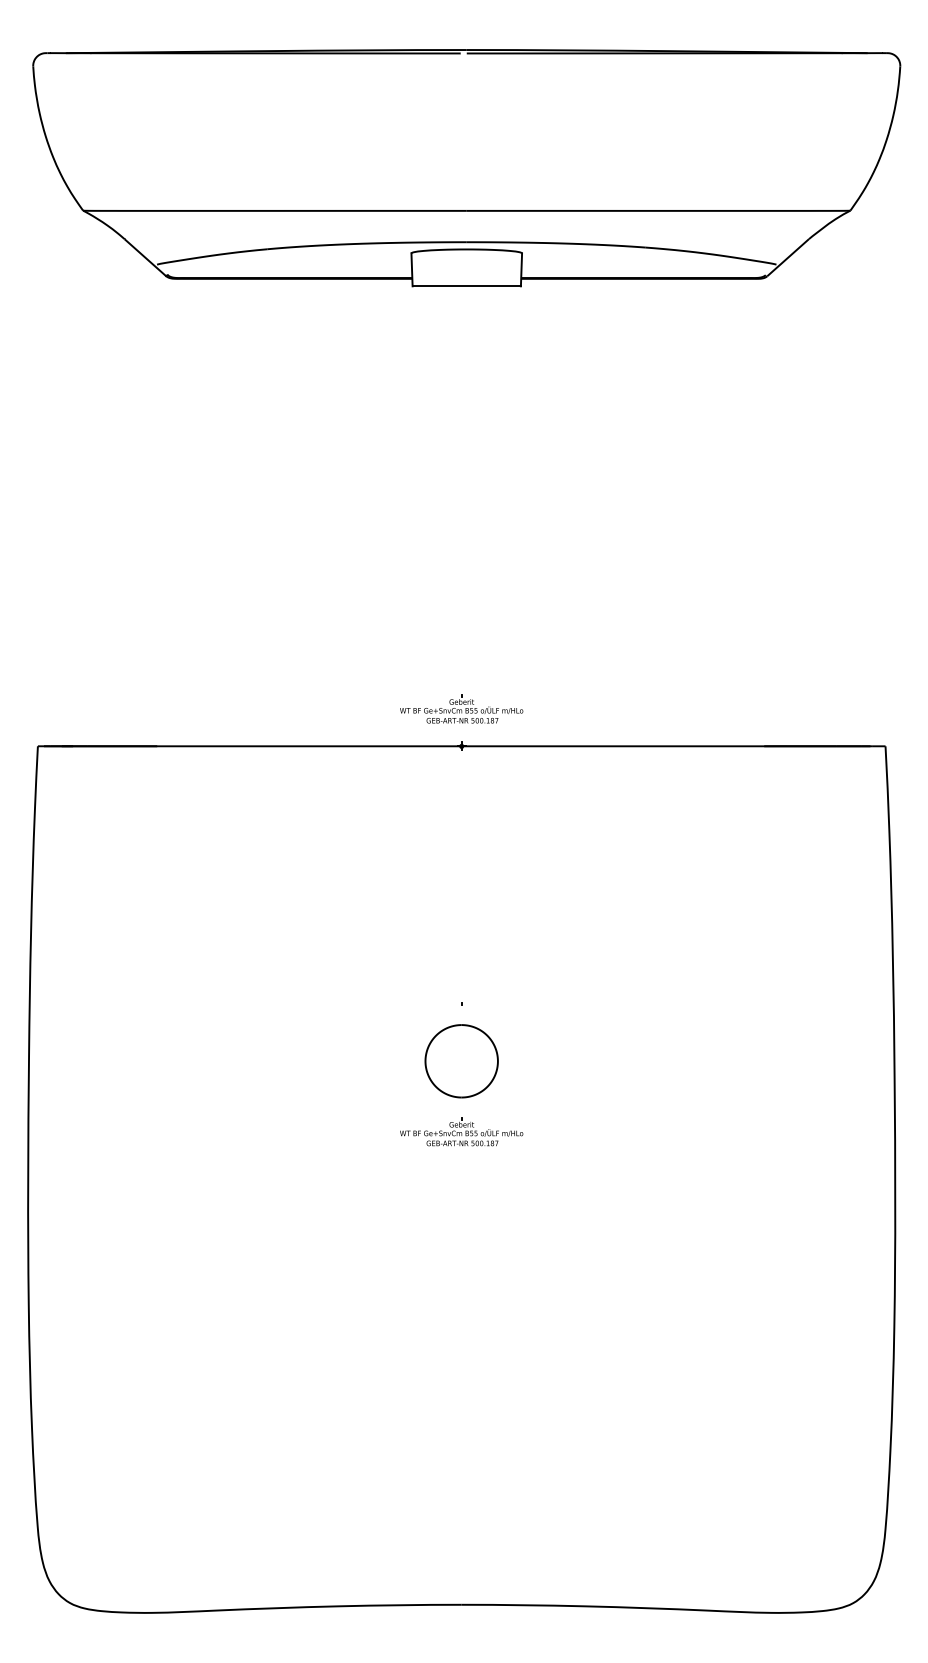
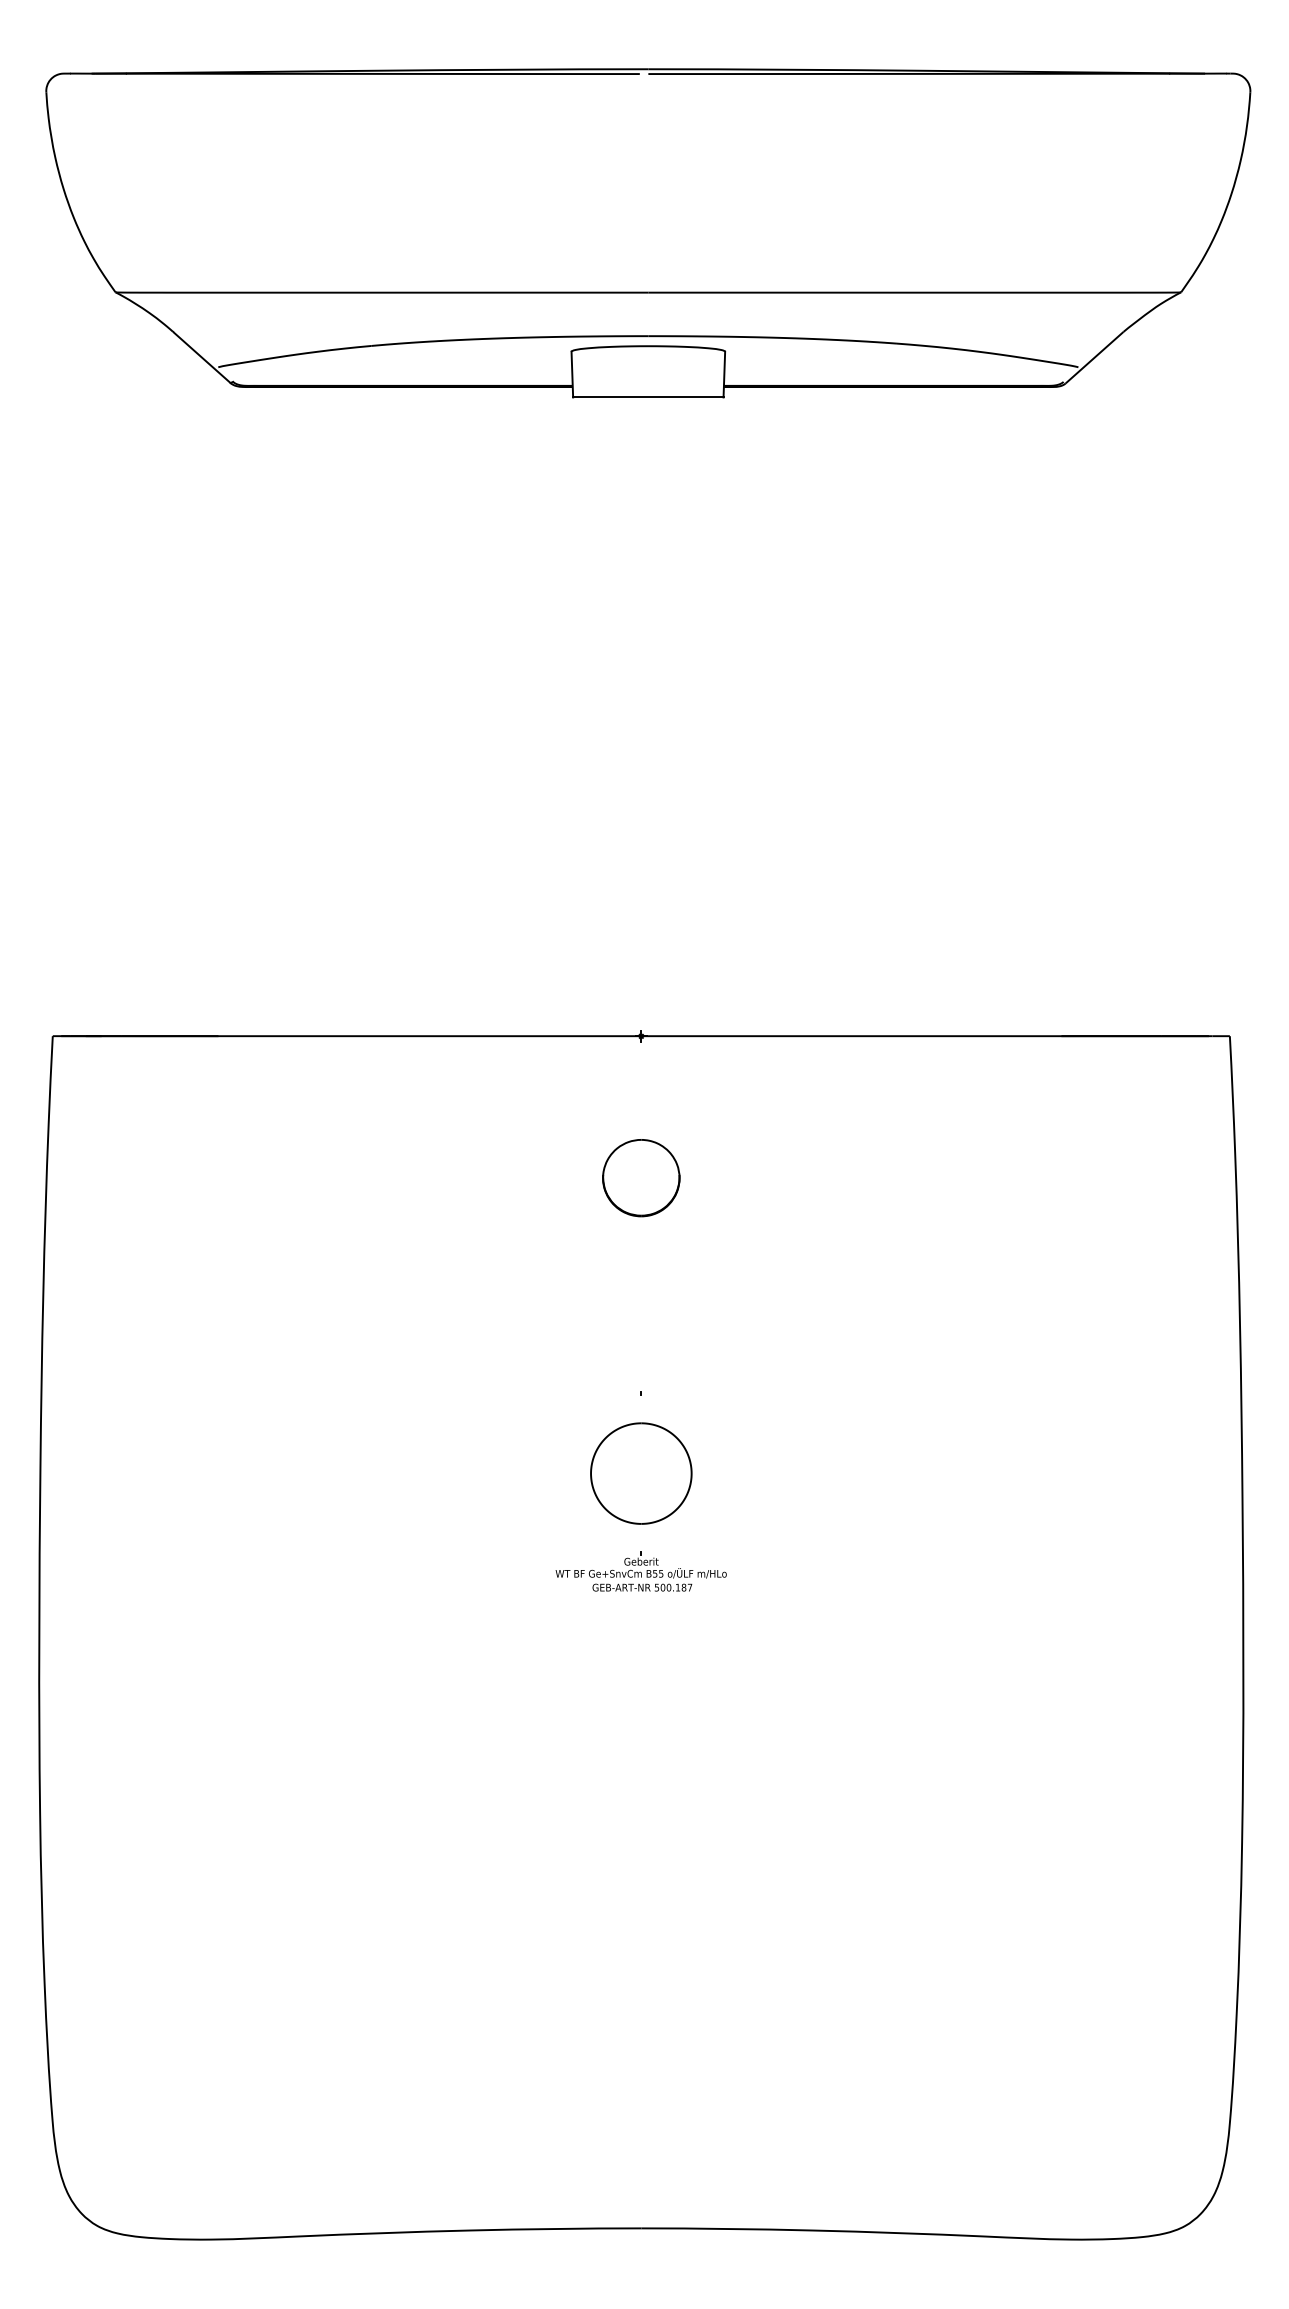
part: (461, 709) -> (640, 984), removed
part: (461, 848) -> (641, 1178), added

